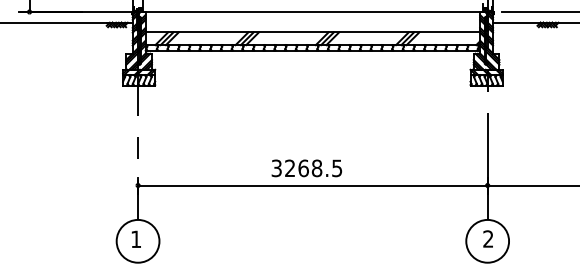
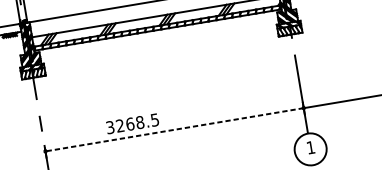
text: (306, 168) -> (132, 123), moved
line: (312, 185) -> (174, 129), solid -> dashed
text: (488, 238) -> (310, 147), 2 -> 1

